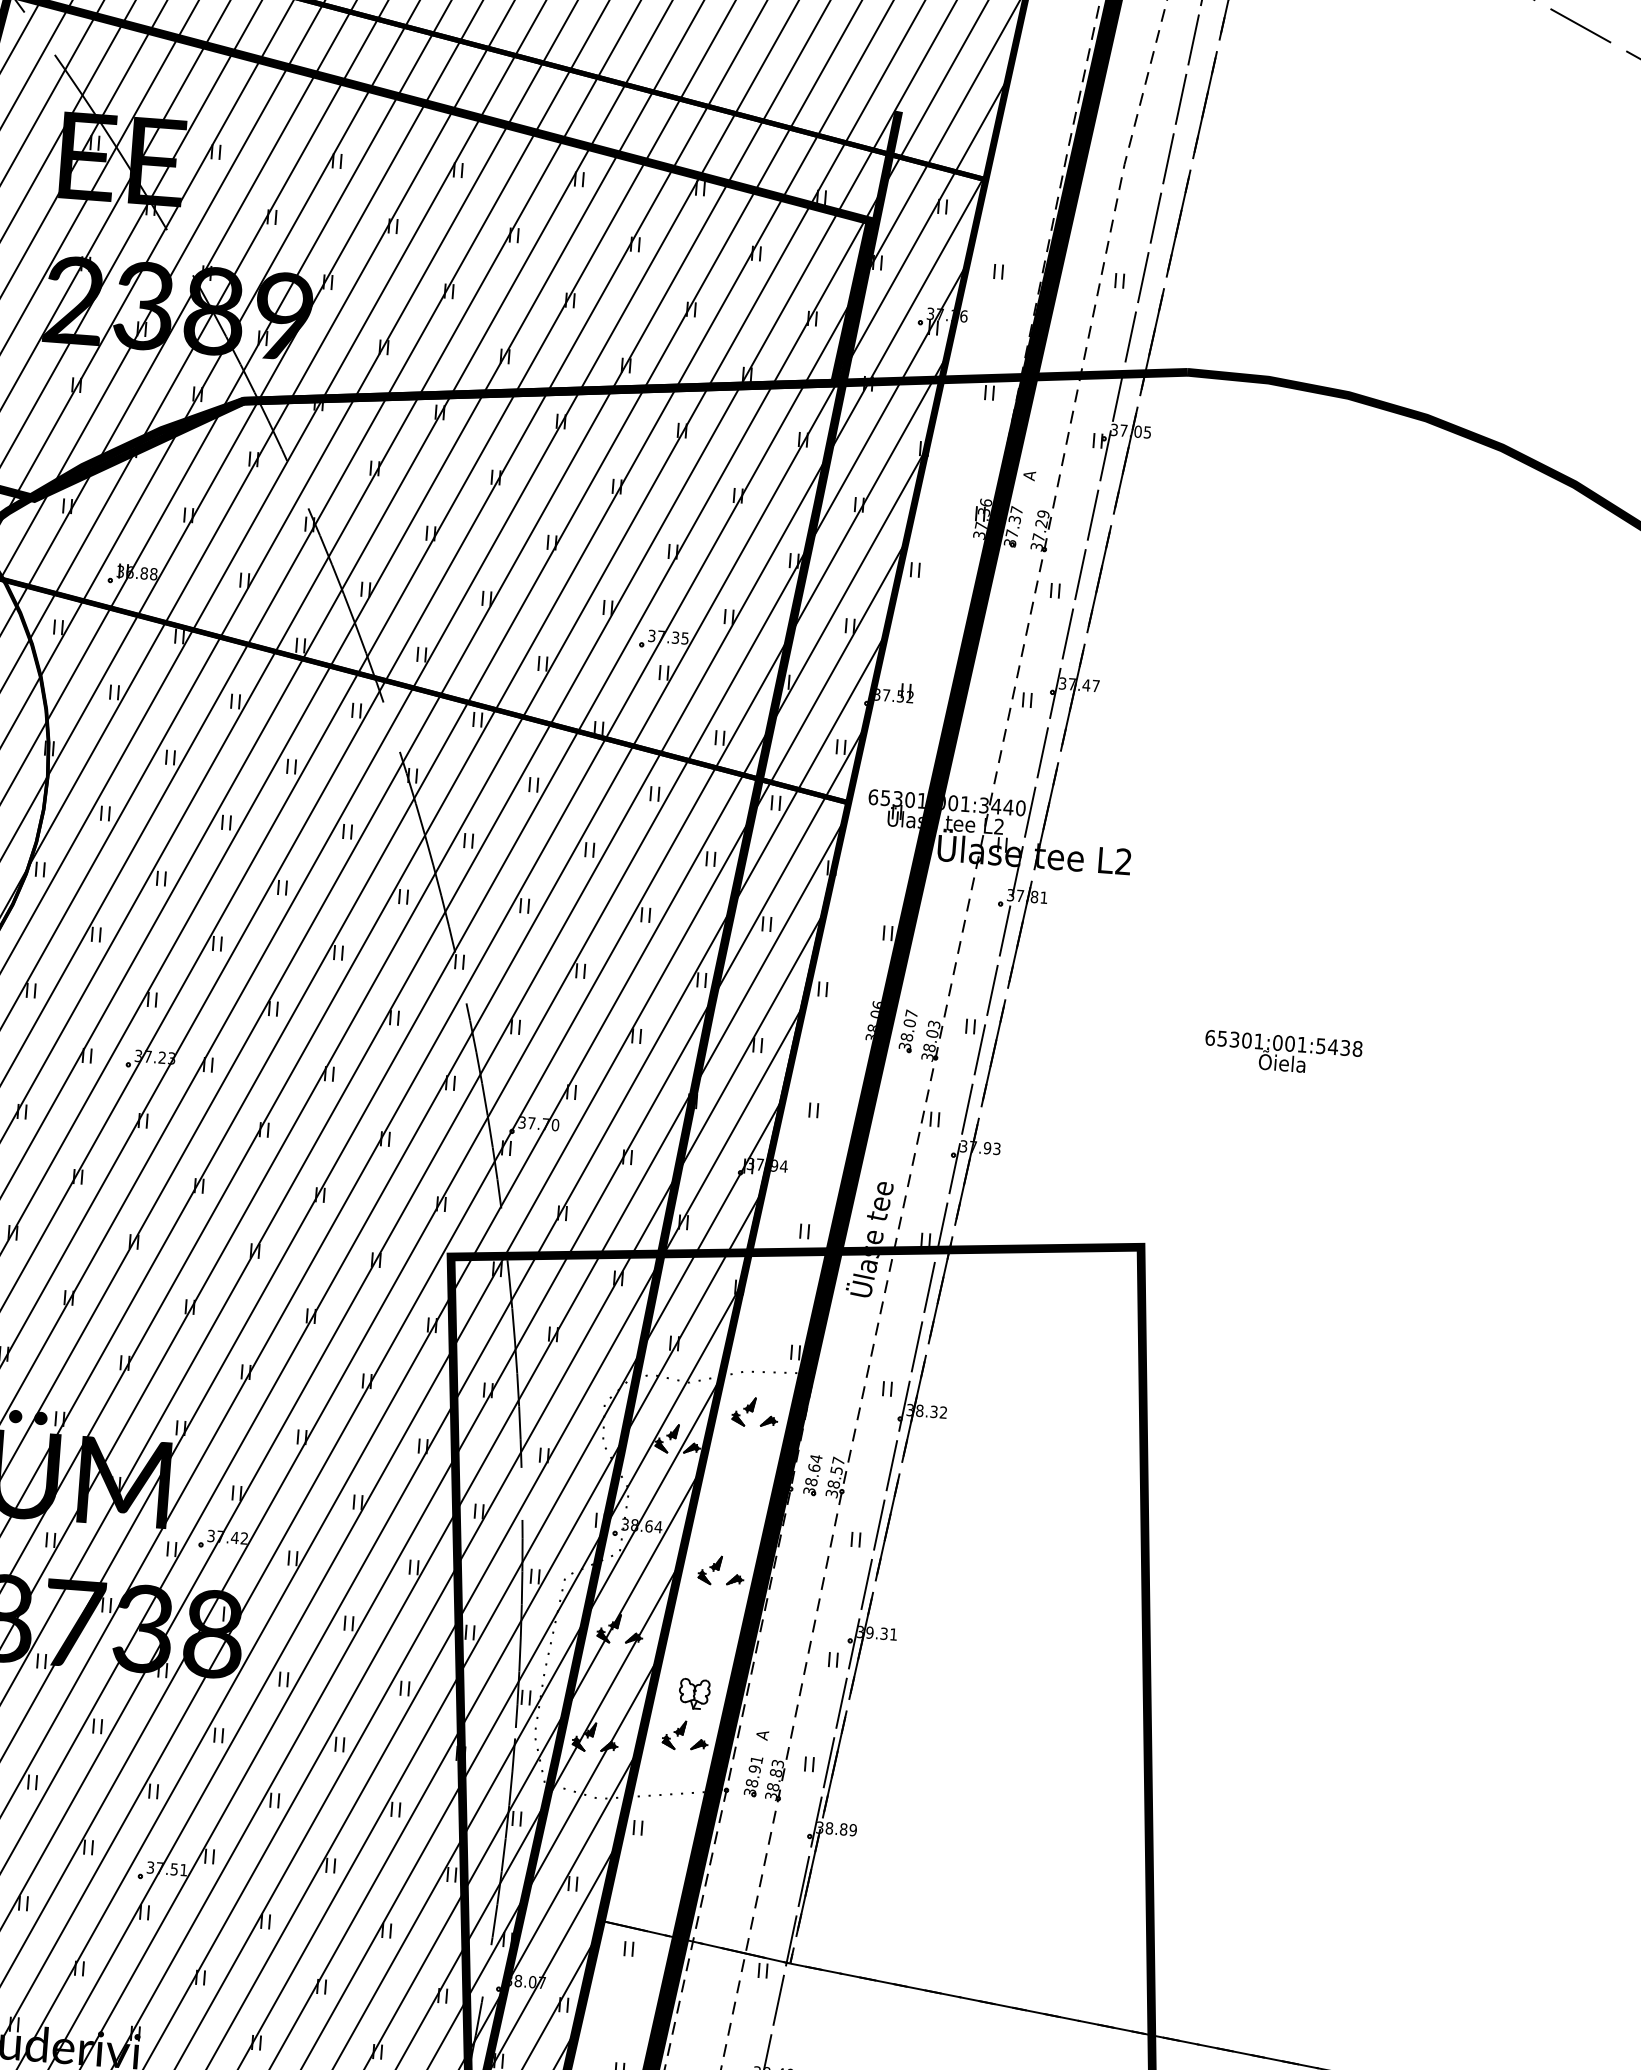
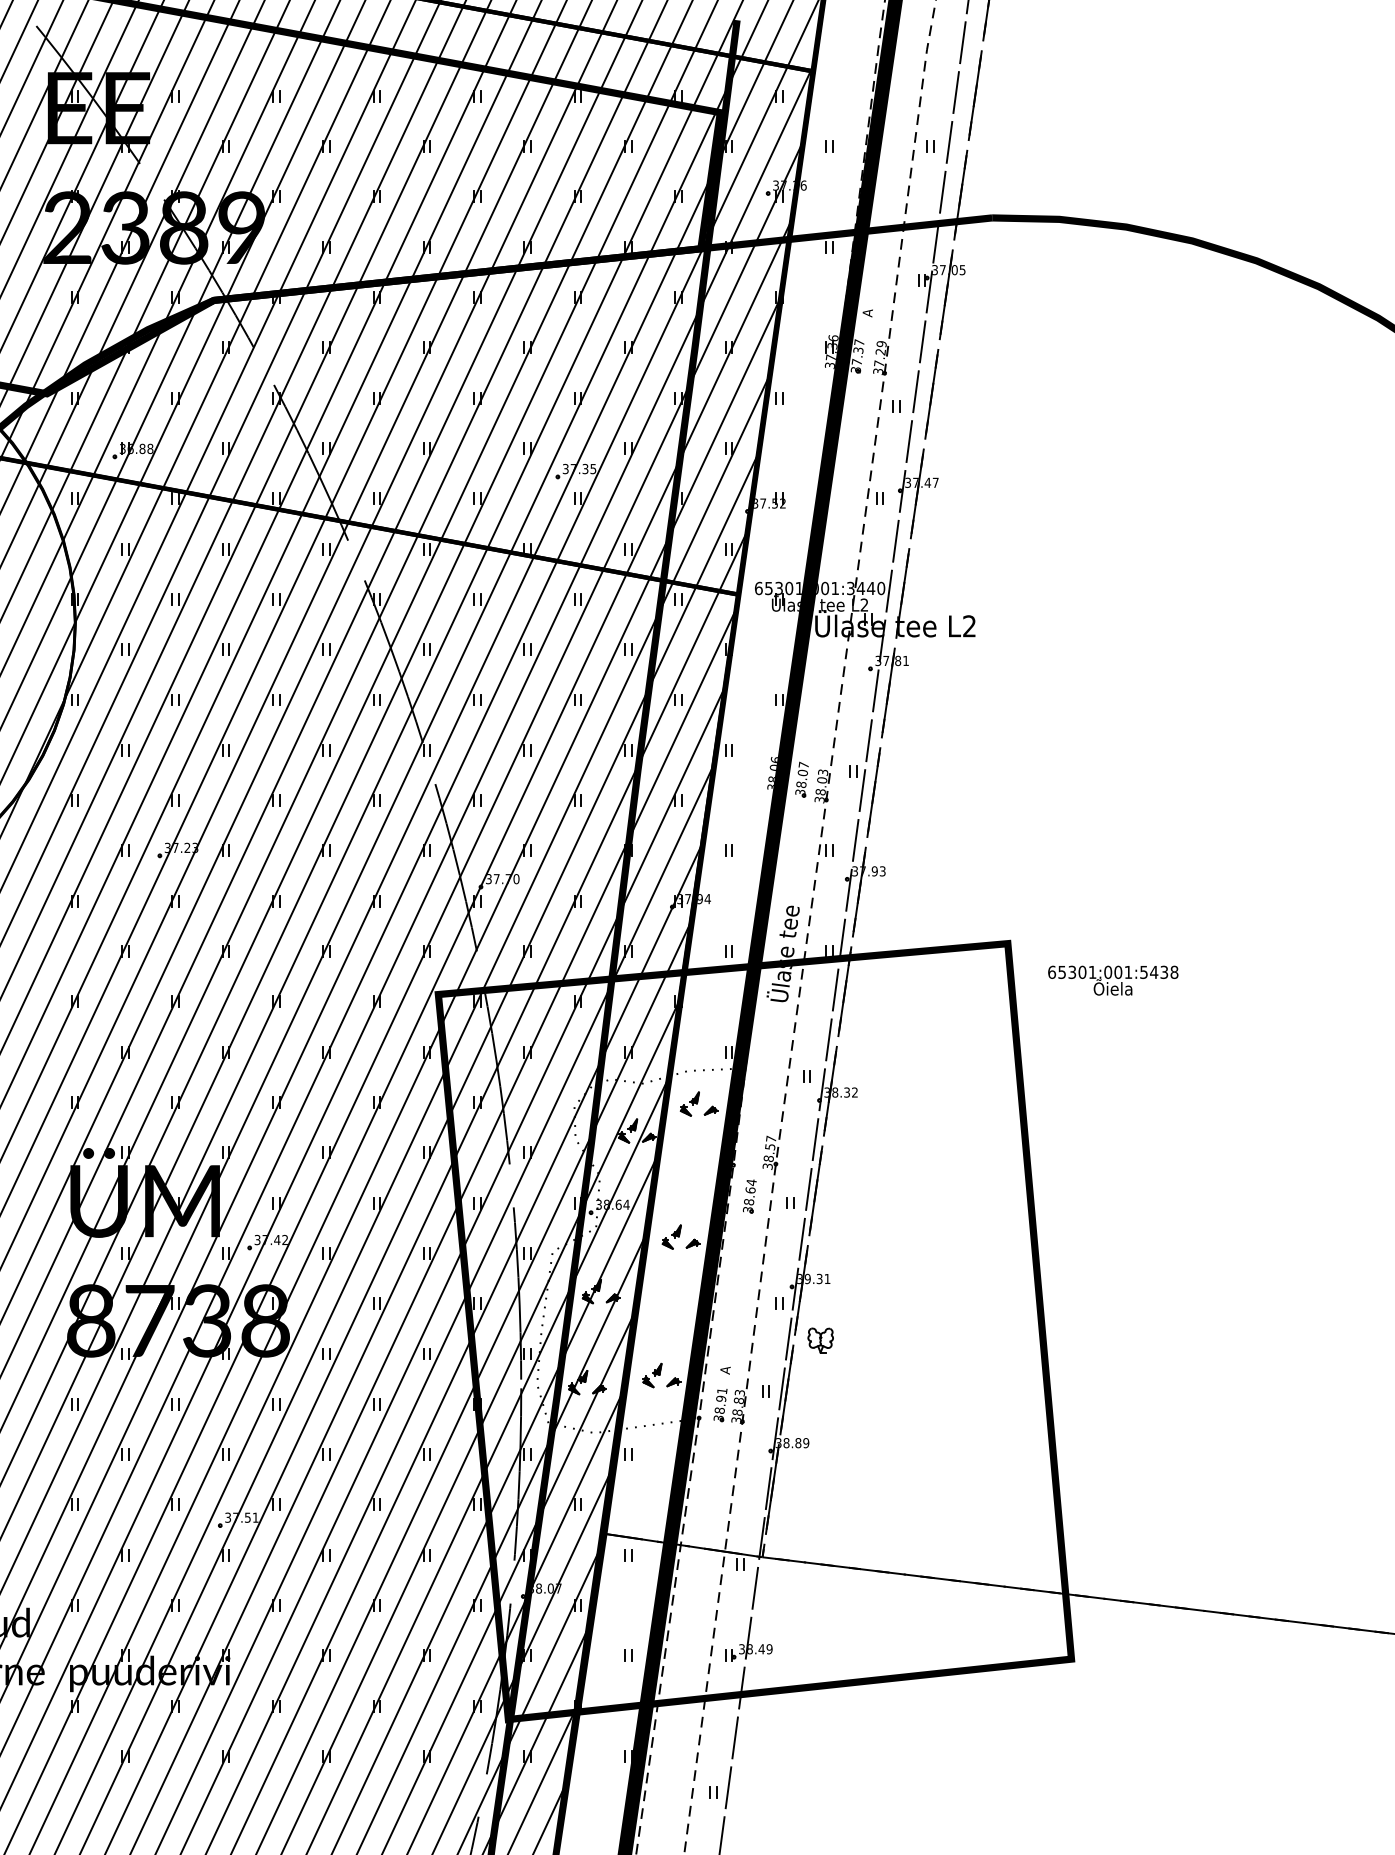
text: (1283, 1053) -> (1113, 980), moved
part: (812, 1475) -> (749, 1196), moved
part: (694, 1693) -> (820, 1340), moved

